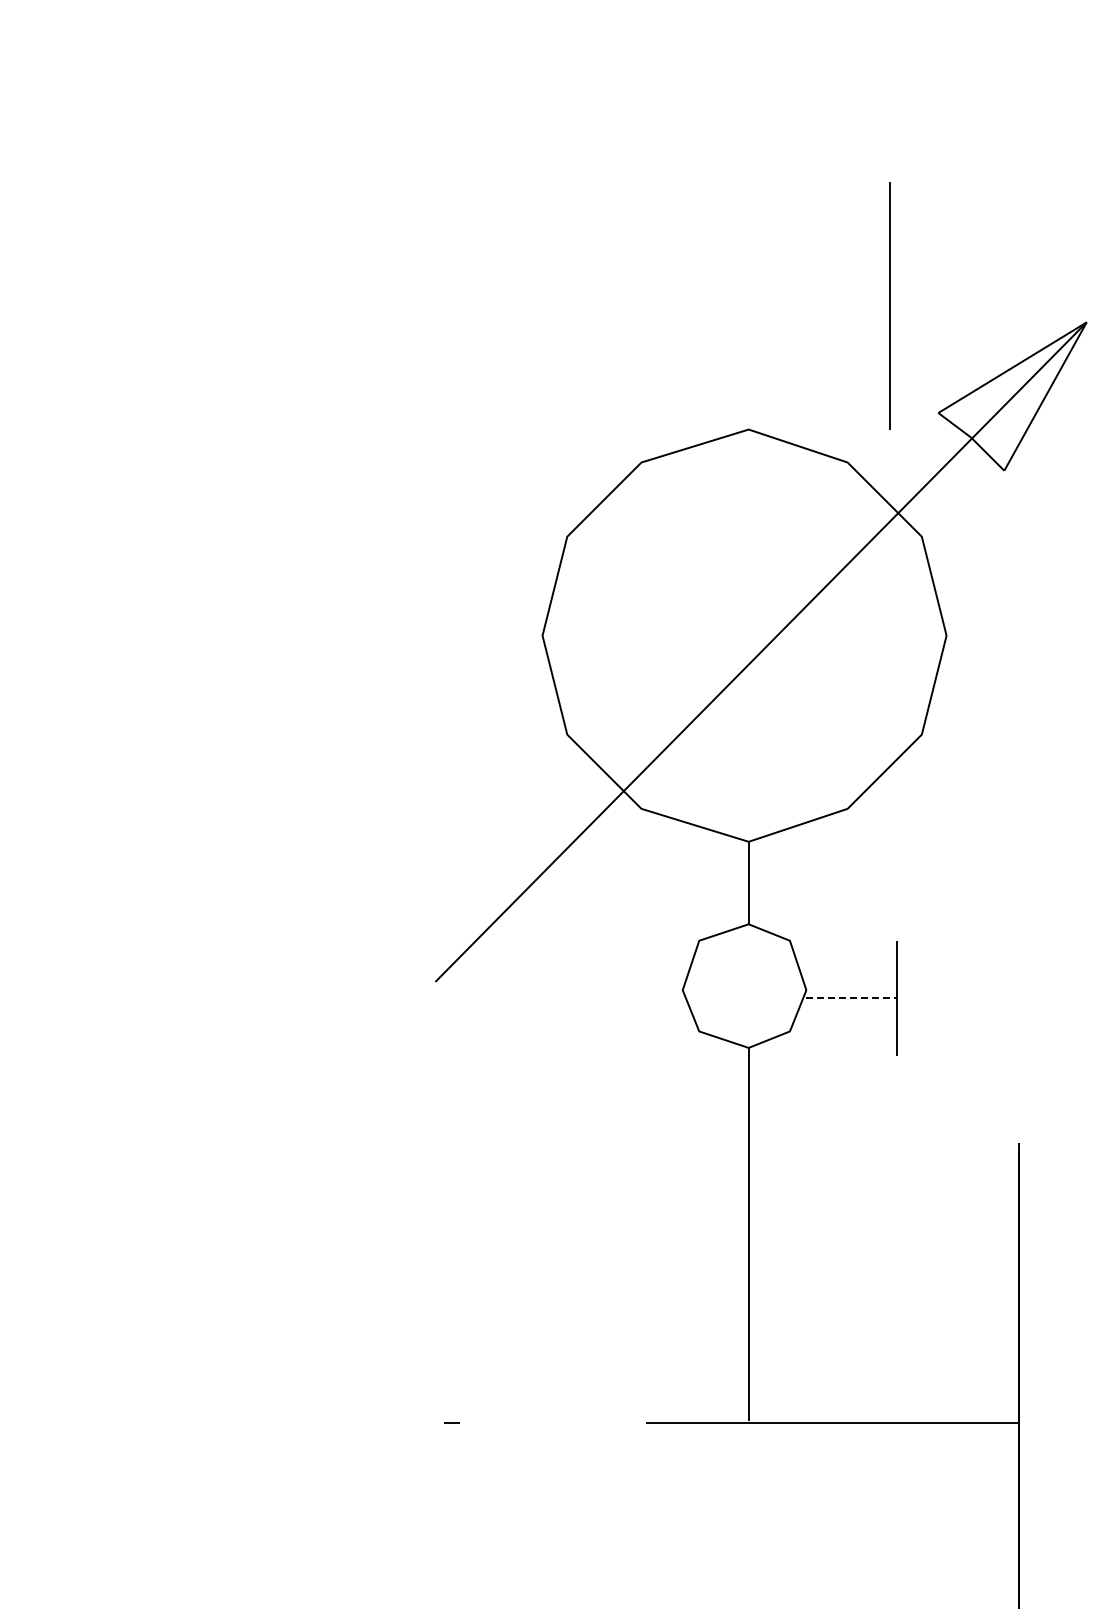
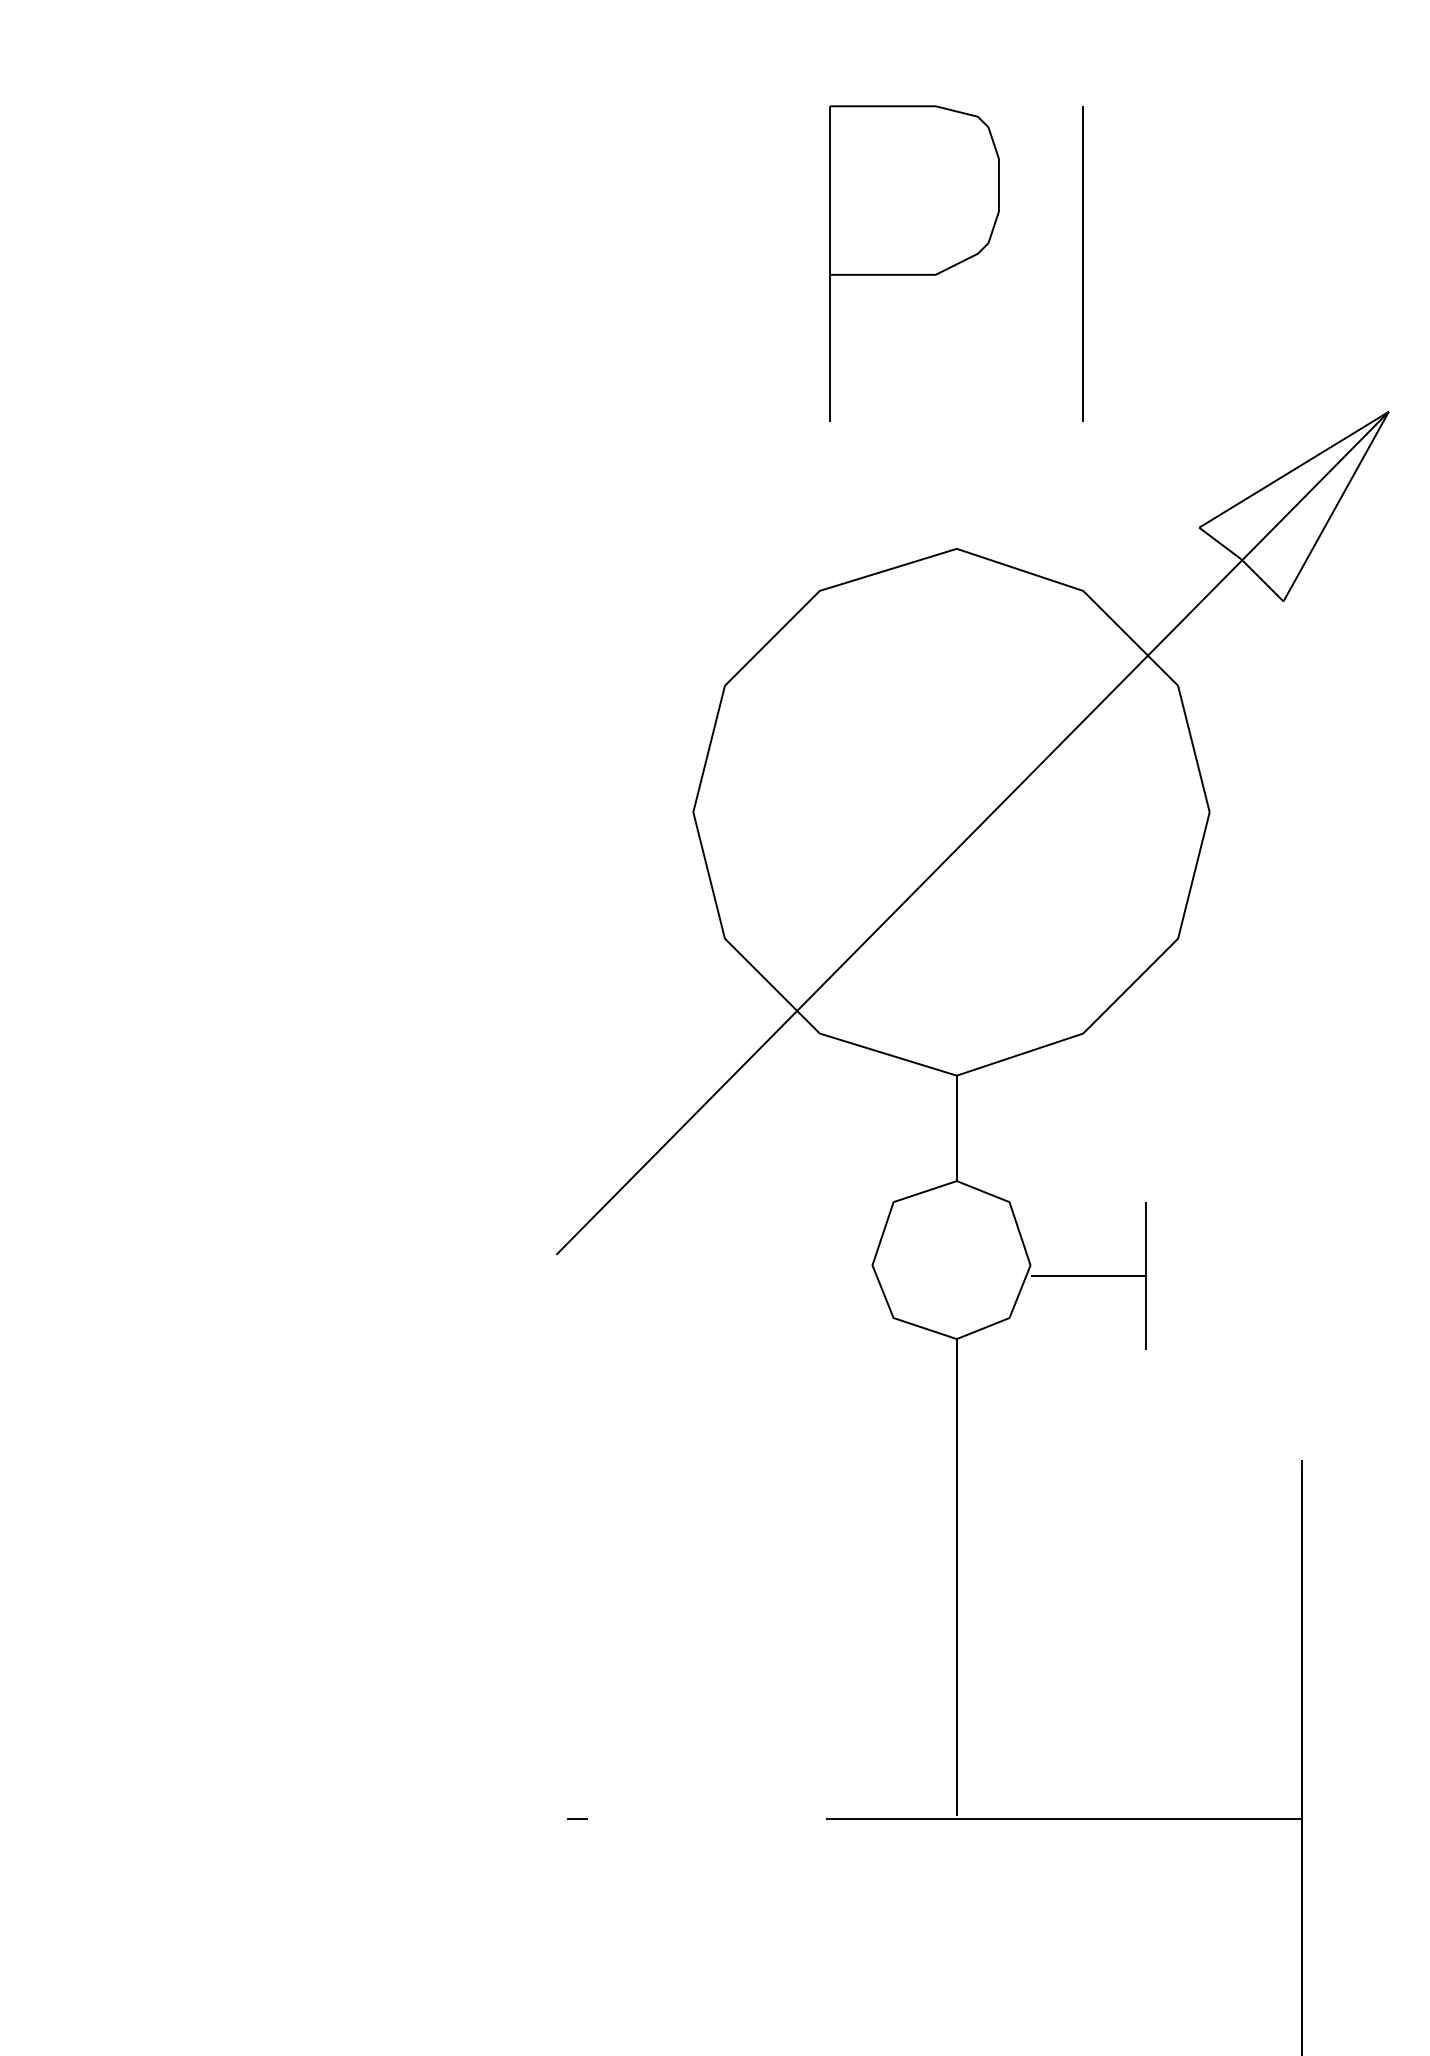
part: (715, 206) -> (914, 263), added
line: (889, 305) -> (1083, 263), moved
line: (852, 998) -> (1089, 1275), dashed -> solid

